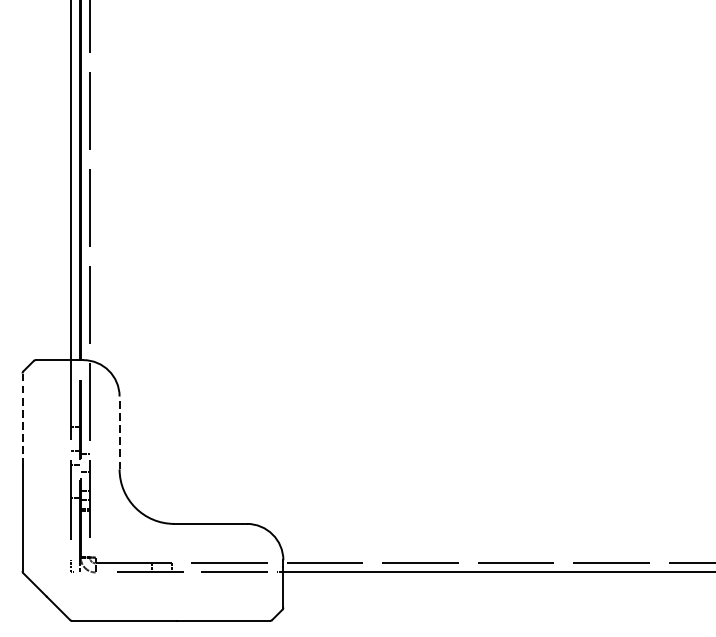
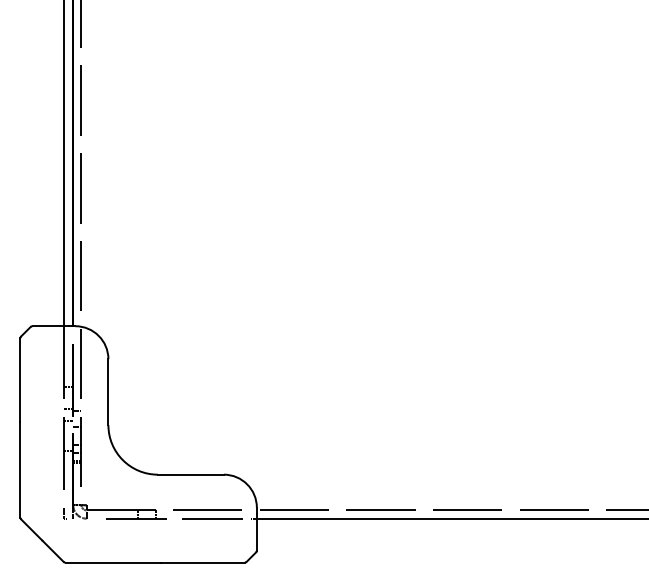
line: (22, 420) -> (20, 380), dashed -> solid
line: (119, 433) -> (108, 392), dashed -> solid

